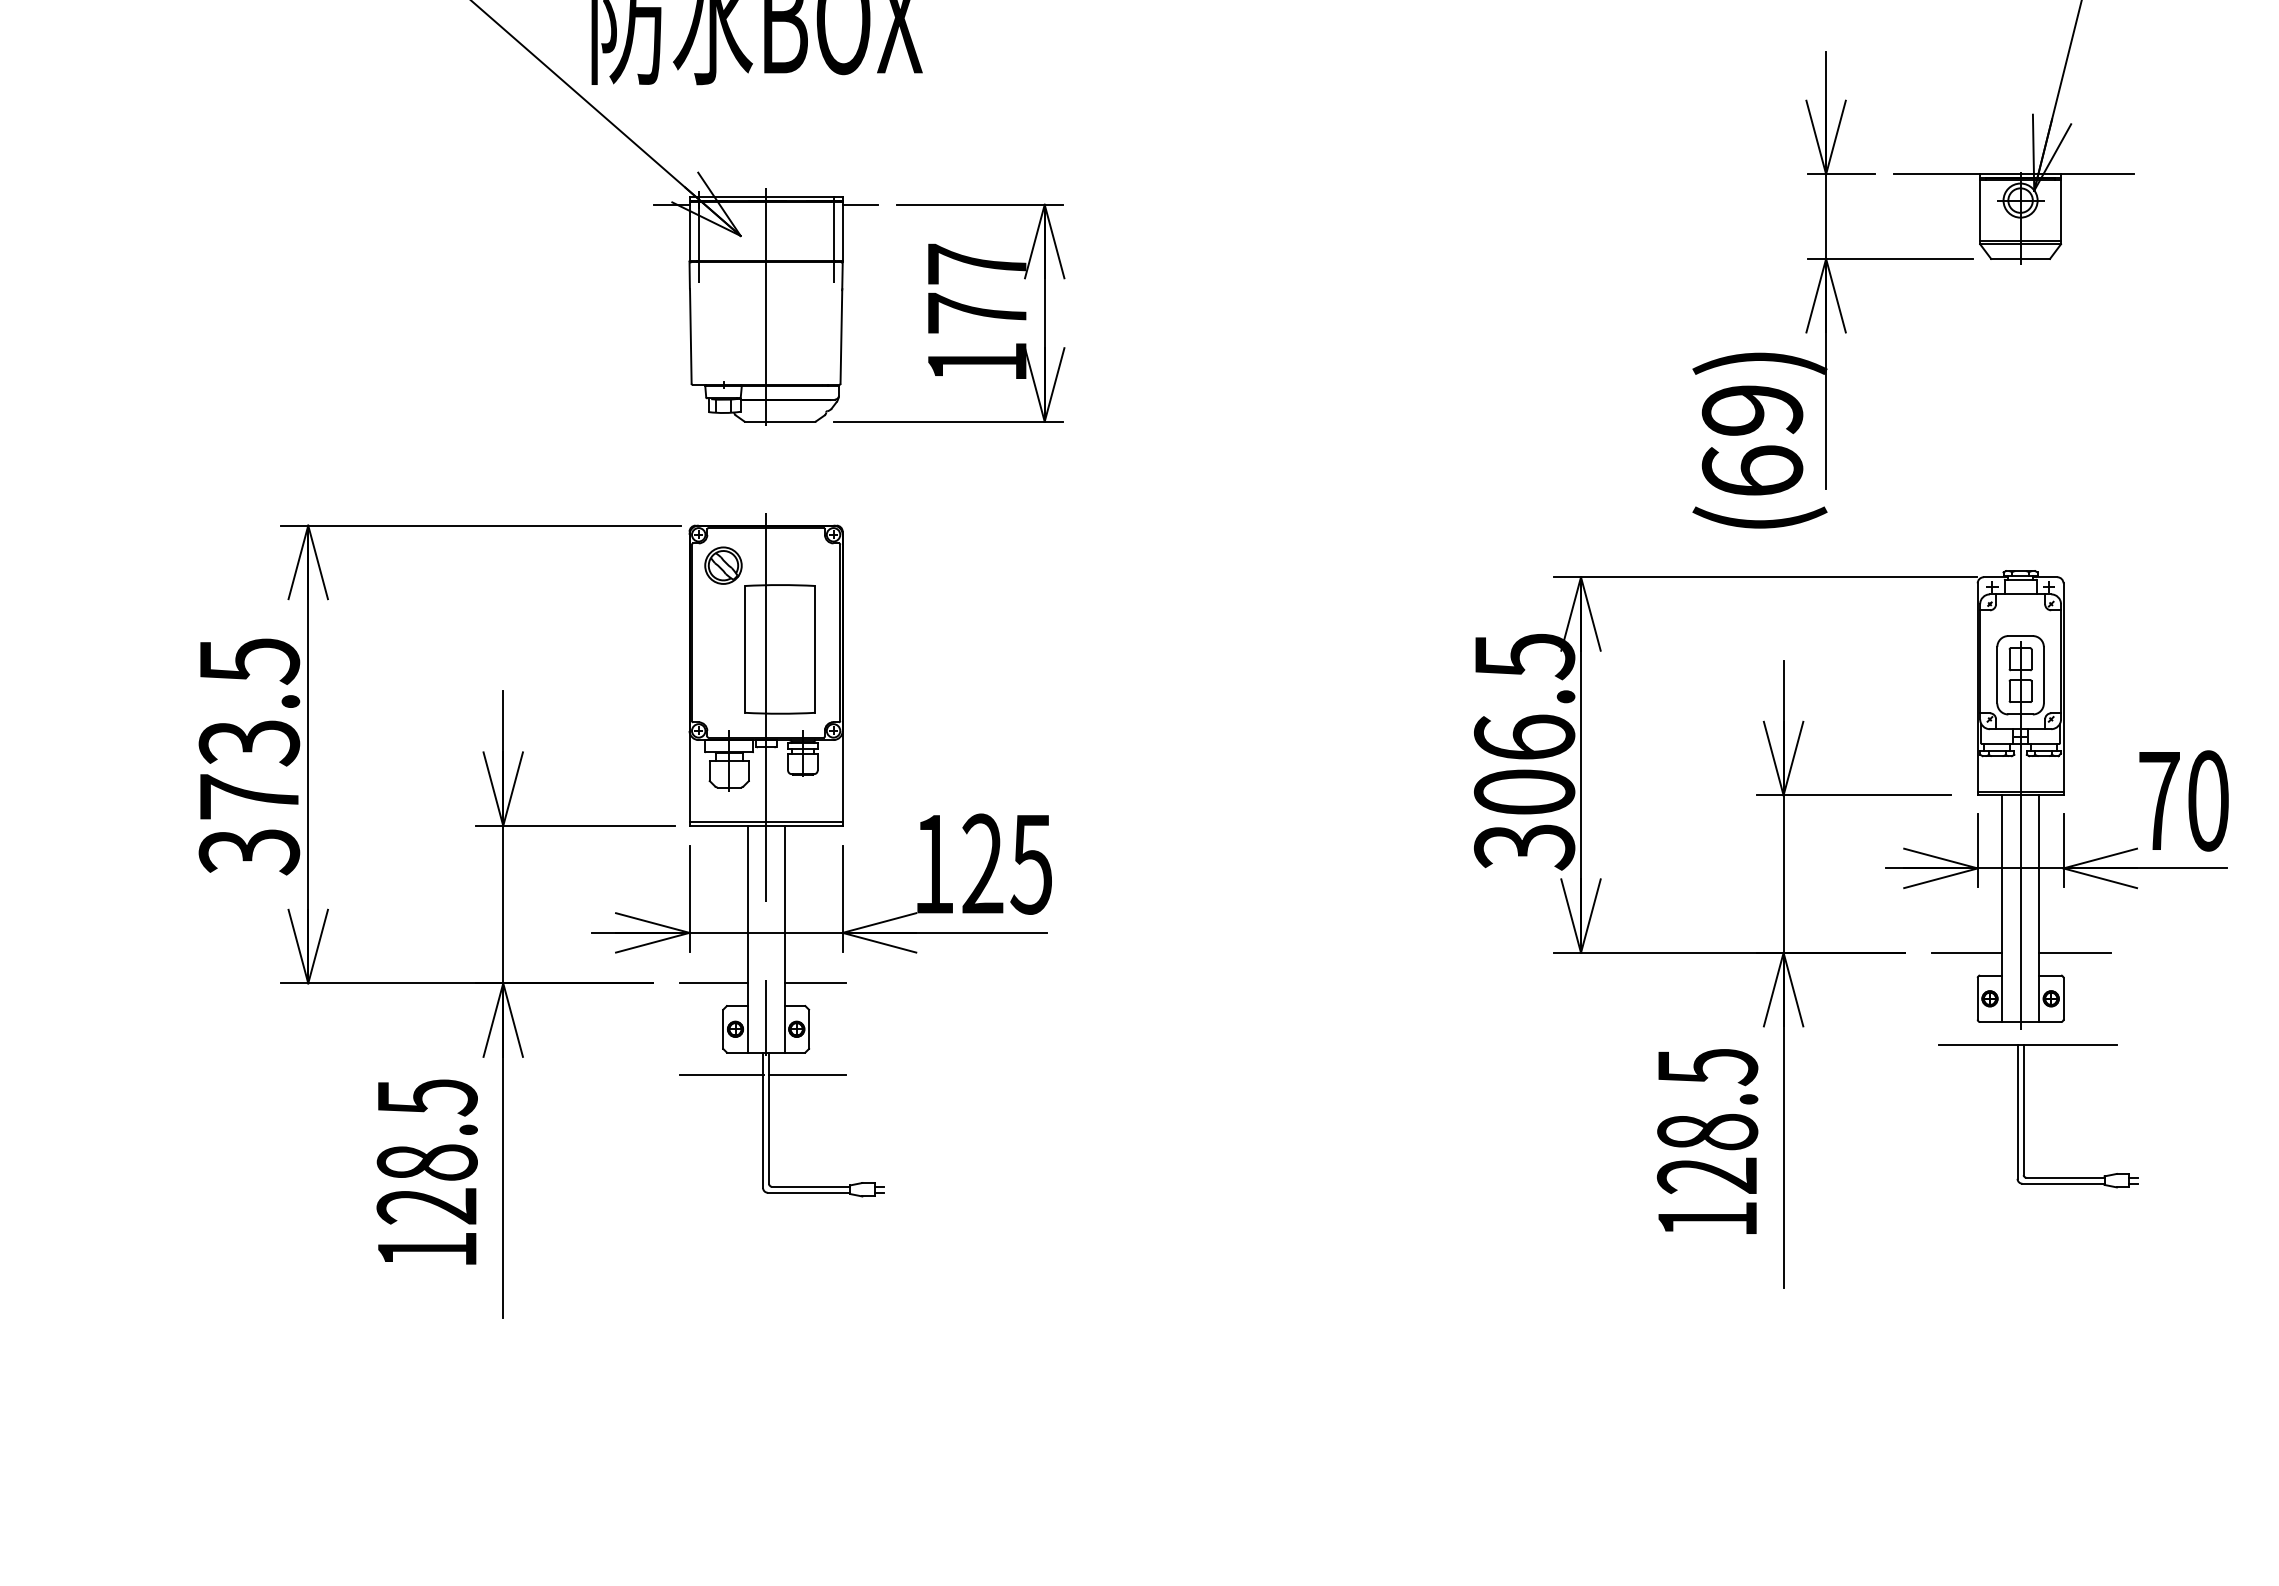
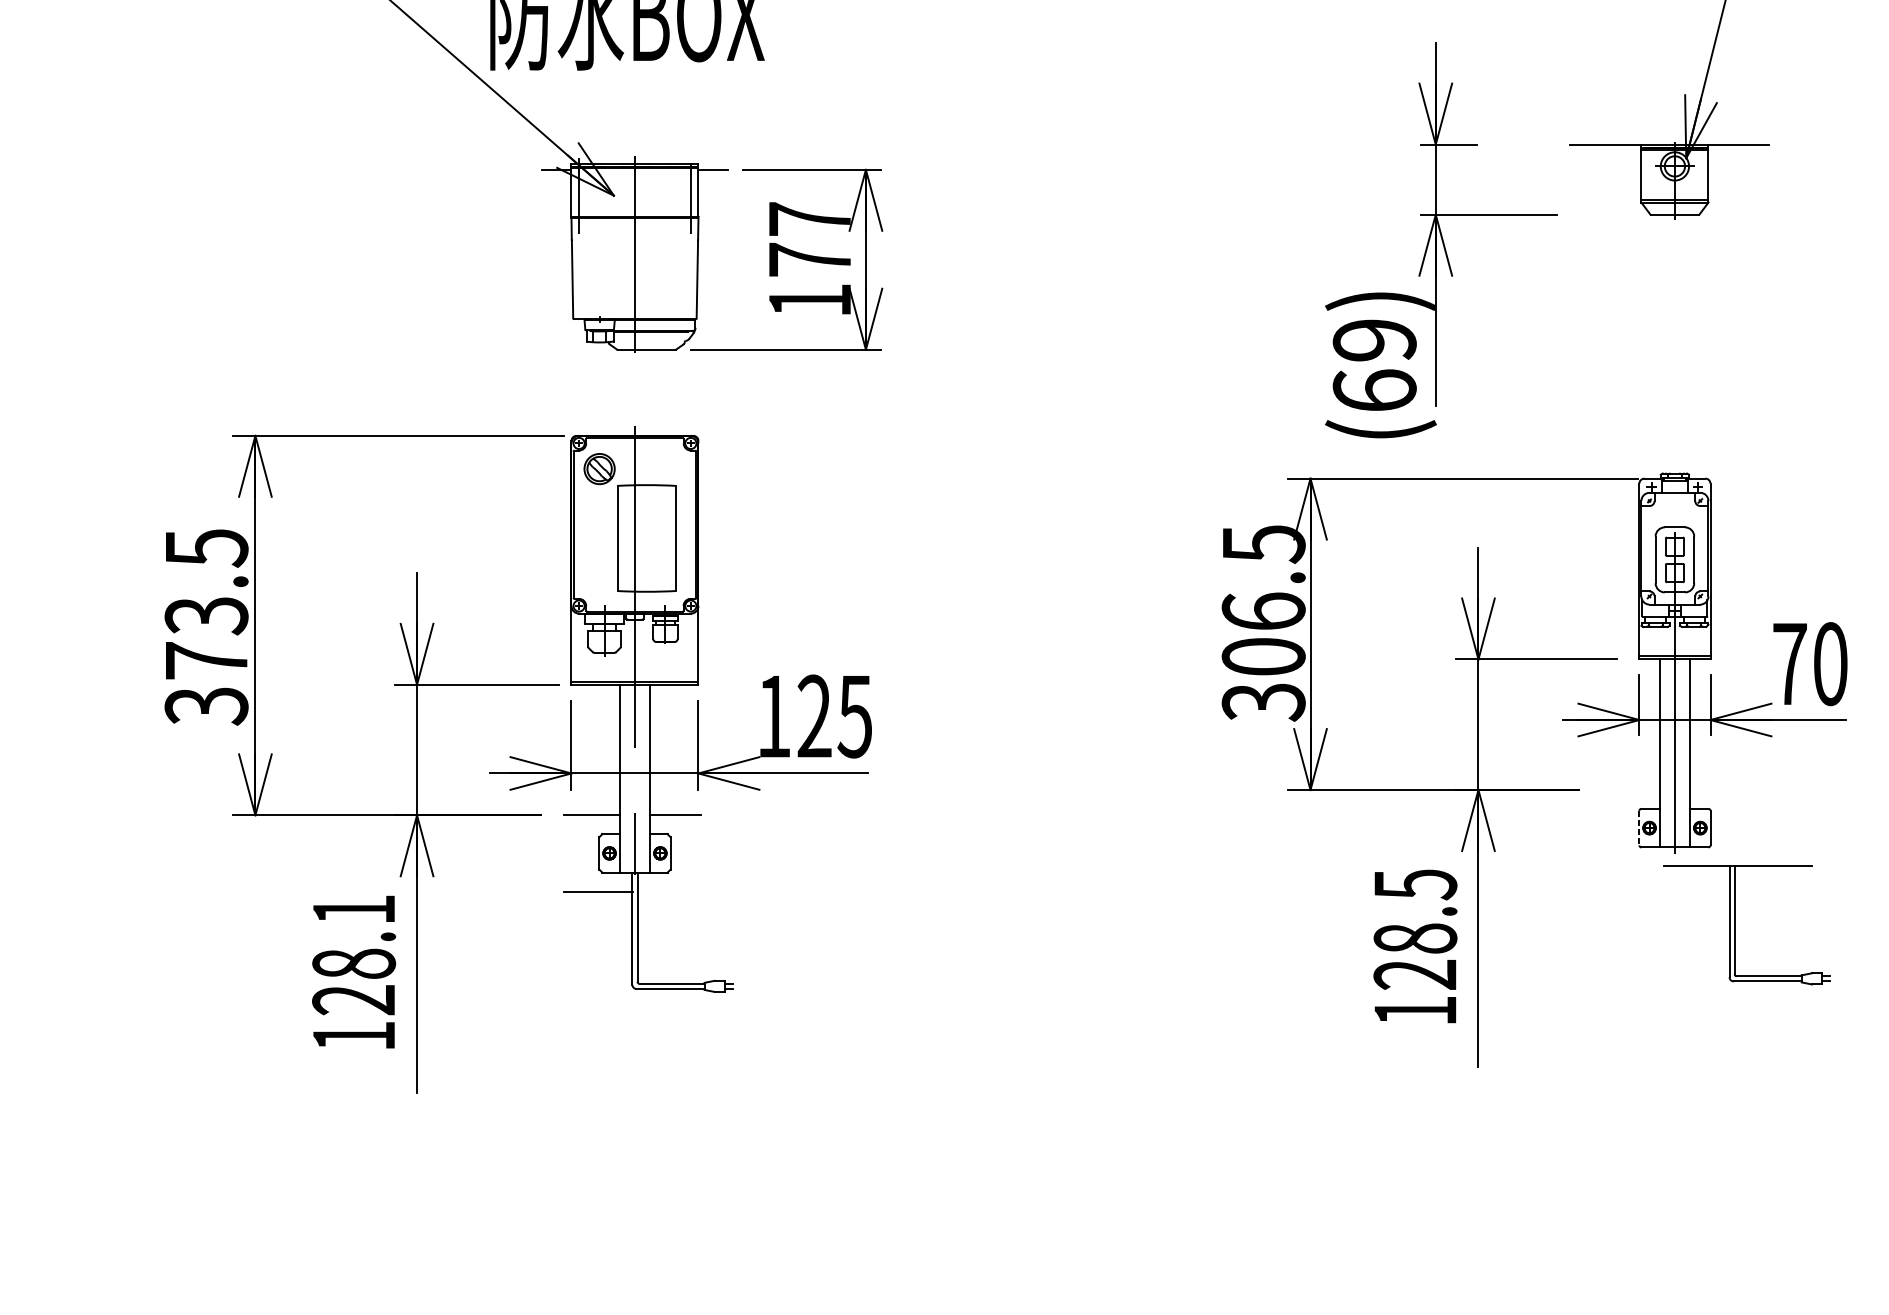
part: (1832, 289) -> (1441, 240), moved
line: (1966, 952) -> (1630, 789), removed
line: (2074, 952) -> (1719, 789), removed
line: (1977, 998) -> (1639, 827), solid -> dashed
line: (807, 1075) -> (669, 891), removed
text: (427, 1097) -> (354, 909), 128.5 -> 128.1
part: (2024, 1116) -> (1735, 925), moved

